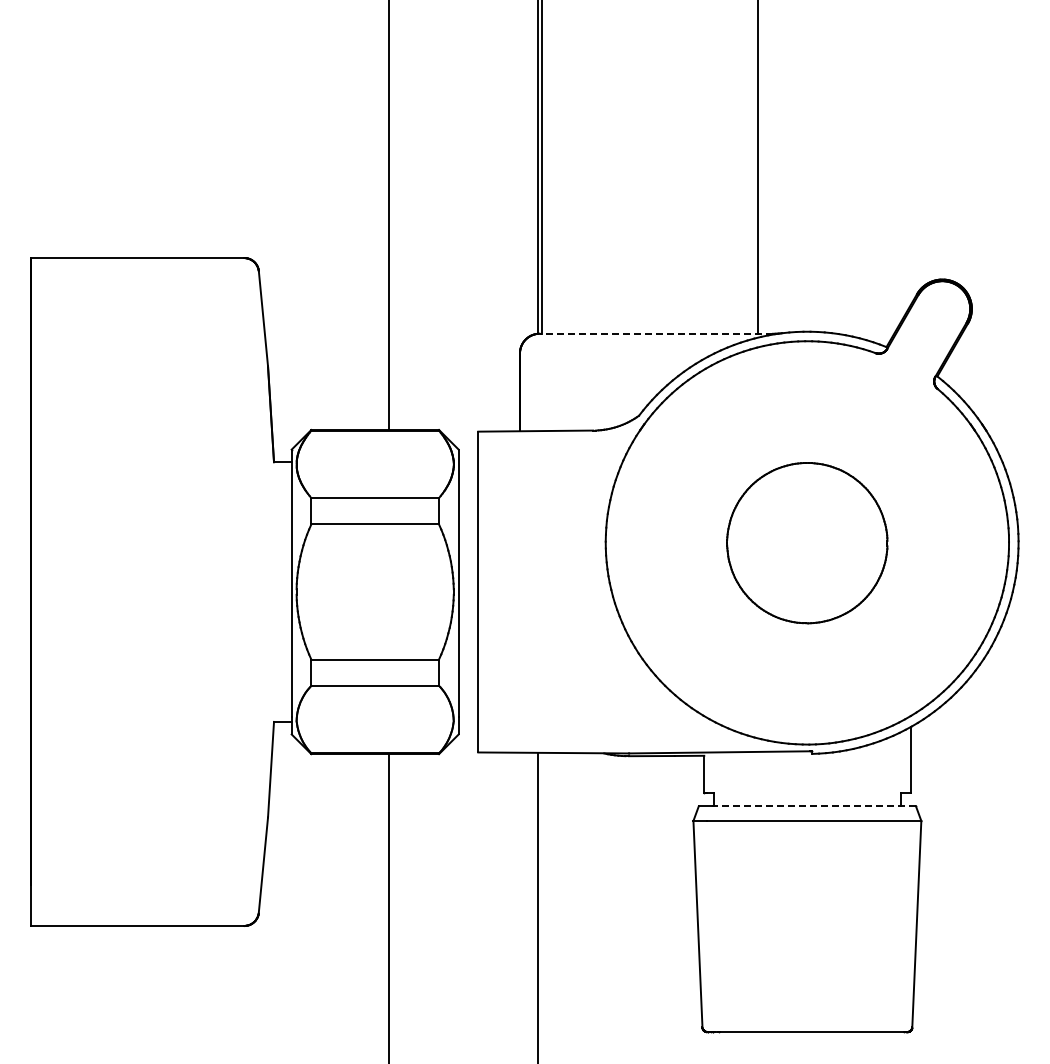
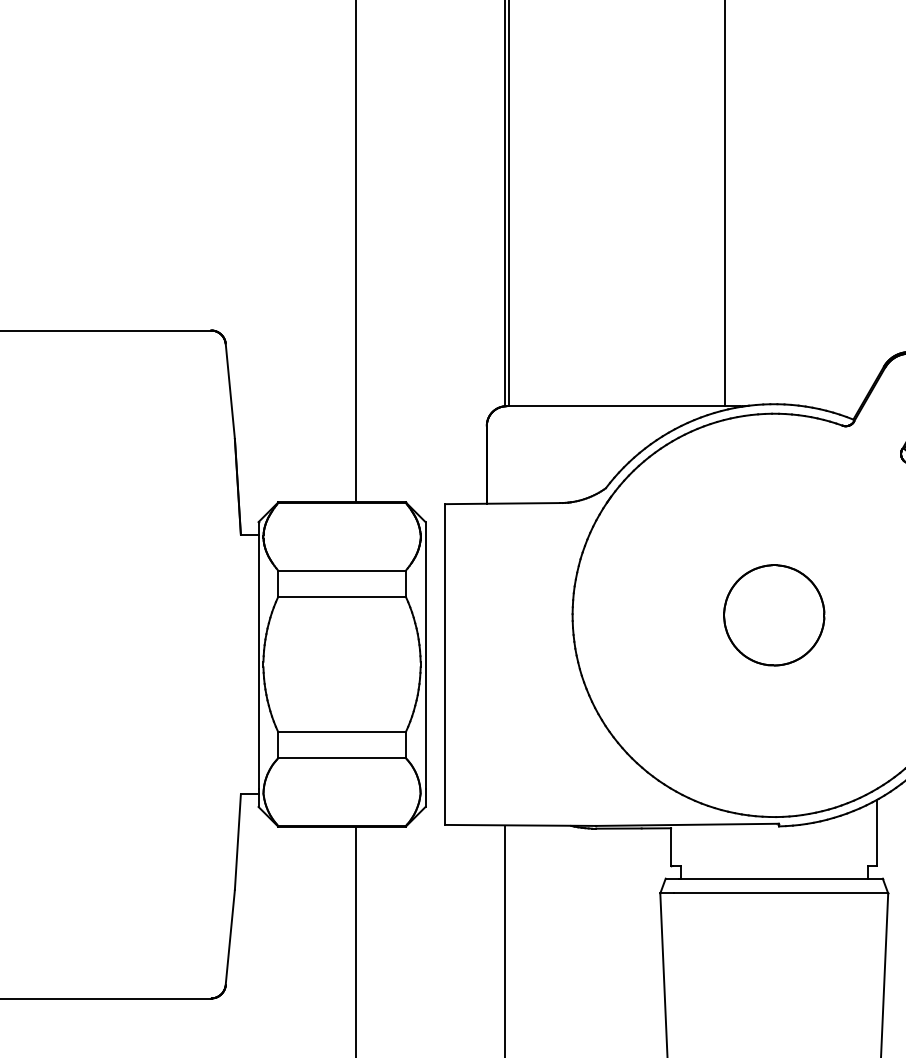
line: (656, 333) -> (623, 405), dashed -> solid
part: (807, 542) -> (774, 614), size x0.62
line: (814, 806) -> (781, 878), dashed -> solid

